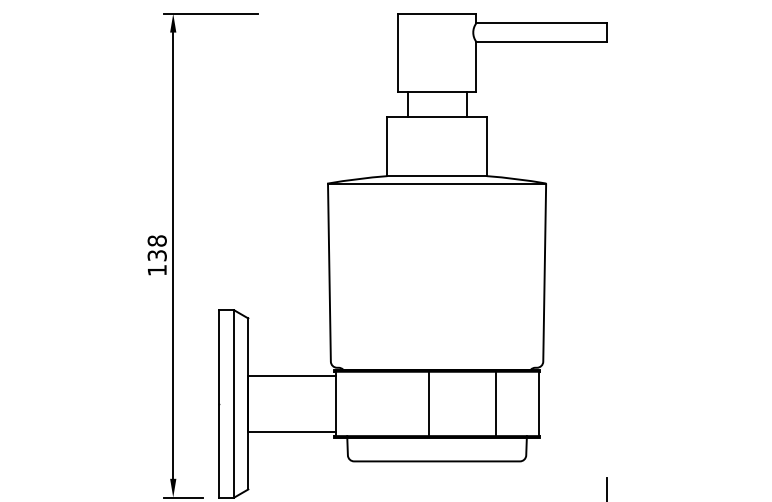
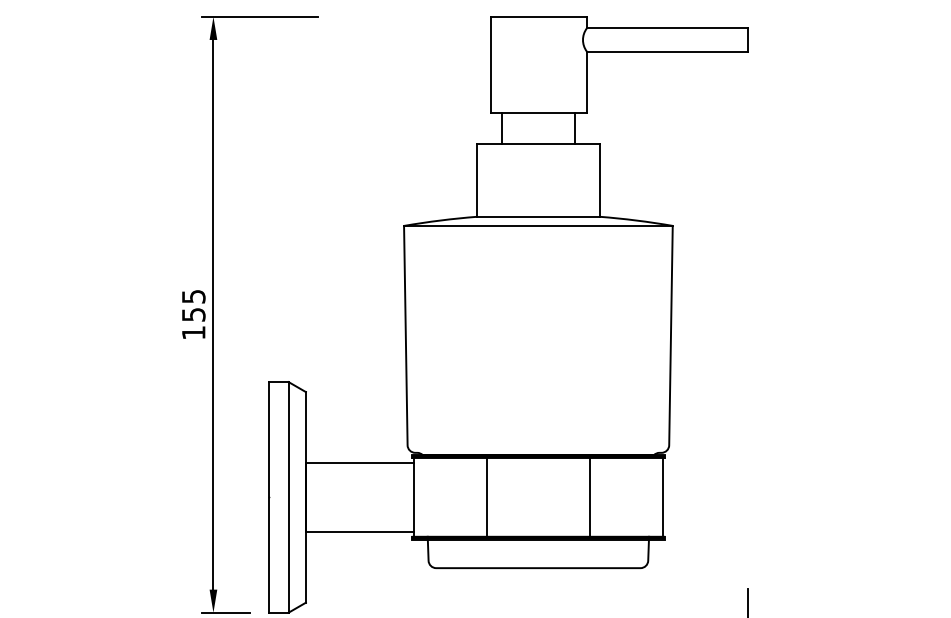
text: (156, 247) -> (192, 304), 138 -> 155
line: (429, 403) -> (487, 496), moved
line: (496, 403) -> (590, 496), moved

